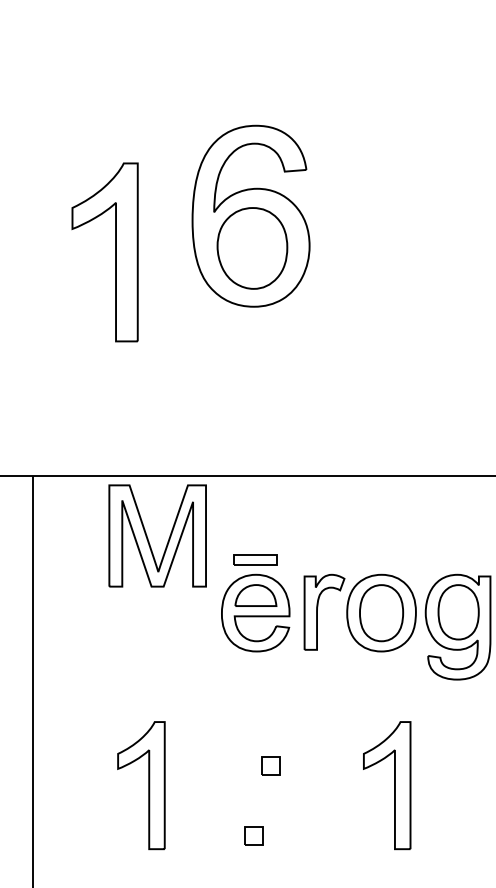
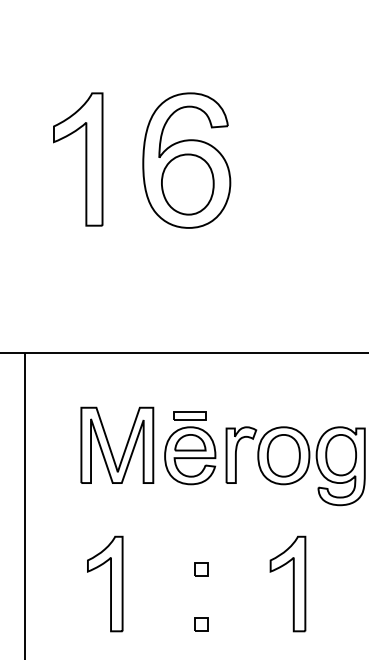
part: (114, 252) -> (85, 159), moved
part: (148, 537) -> (110, 446), moved
part: (253, 835) -> (201, 624), moved

